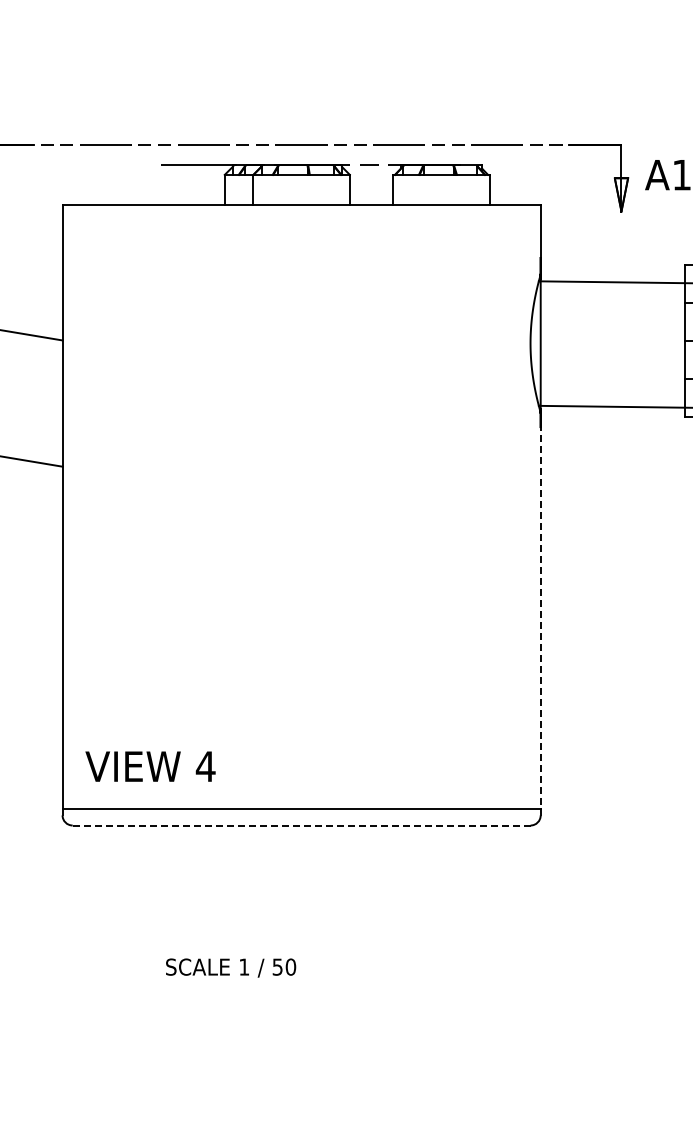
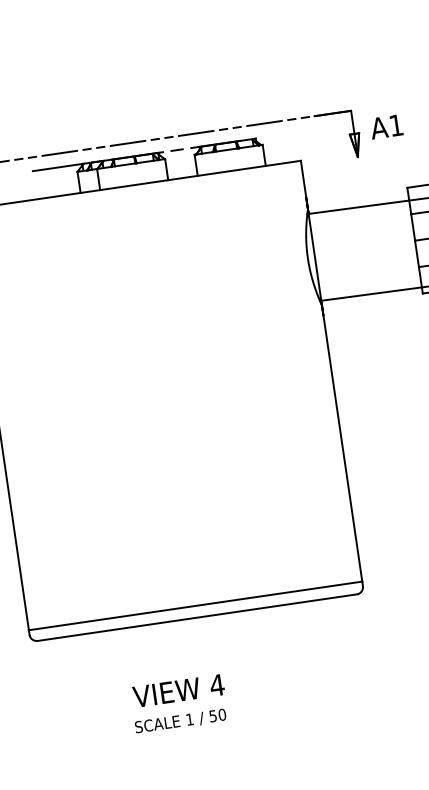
line: (540, 611) -> (342, 444), dashed -> solid
text: (150, 766) -> (178, 690), moved
line: (301, 825) -> (197, 617), dashed -> solid
text: (231, 967) -> (180, 721), moved

